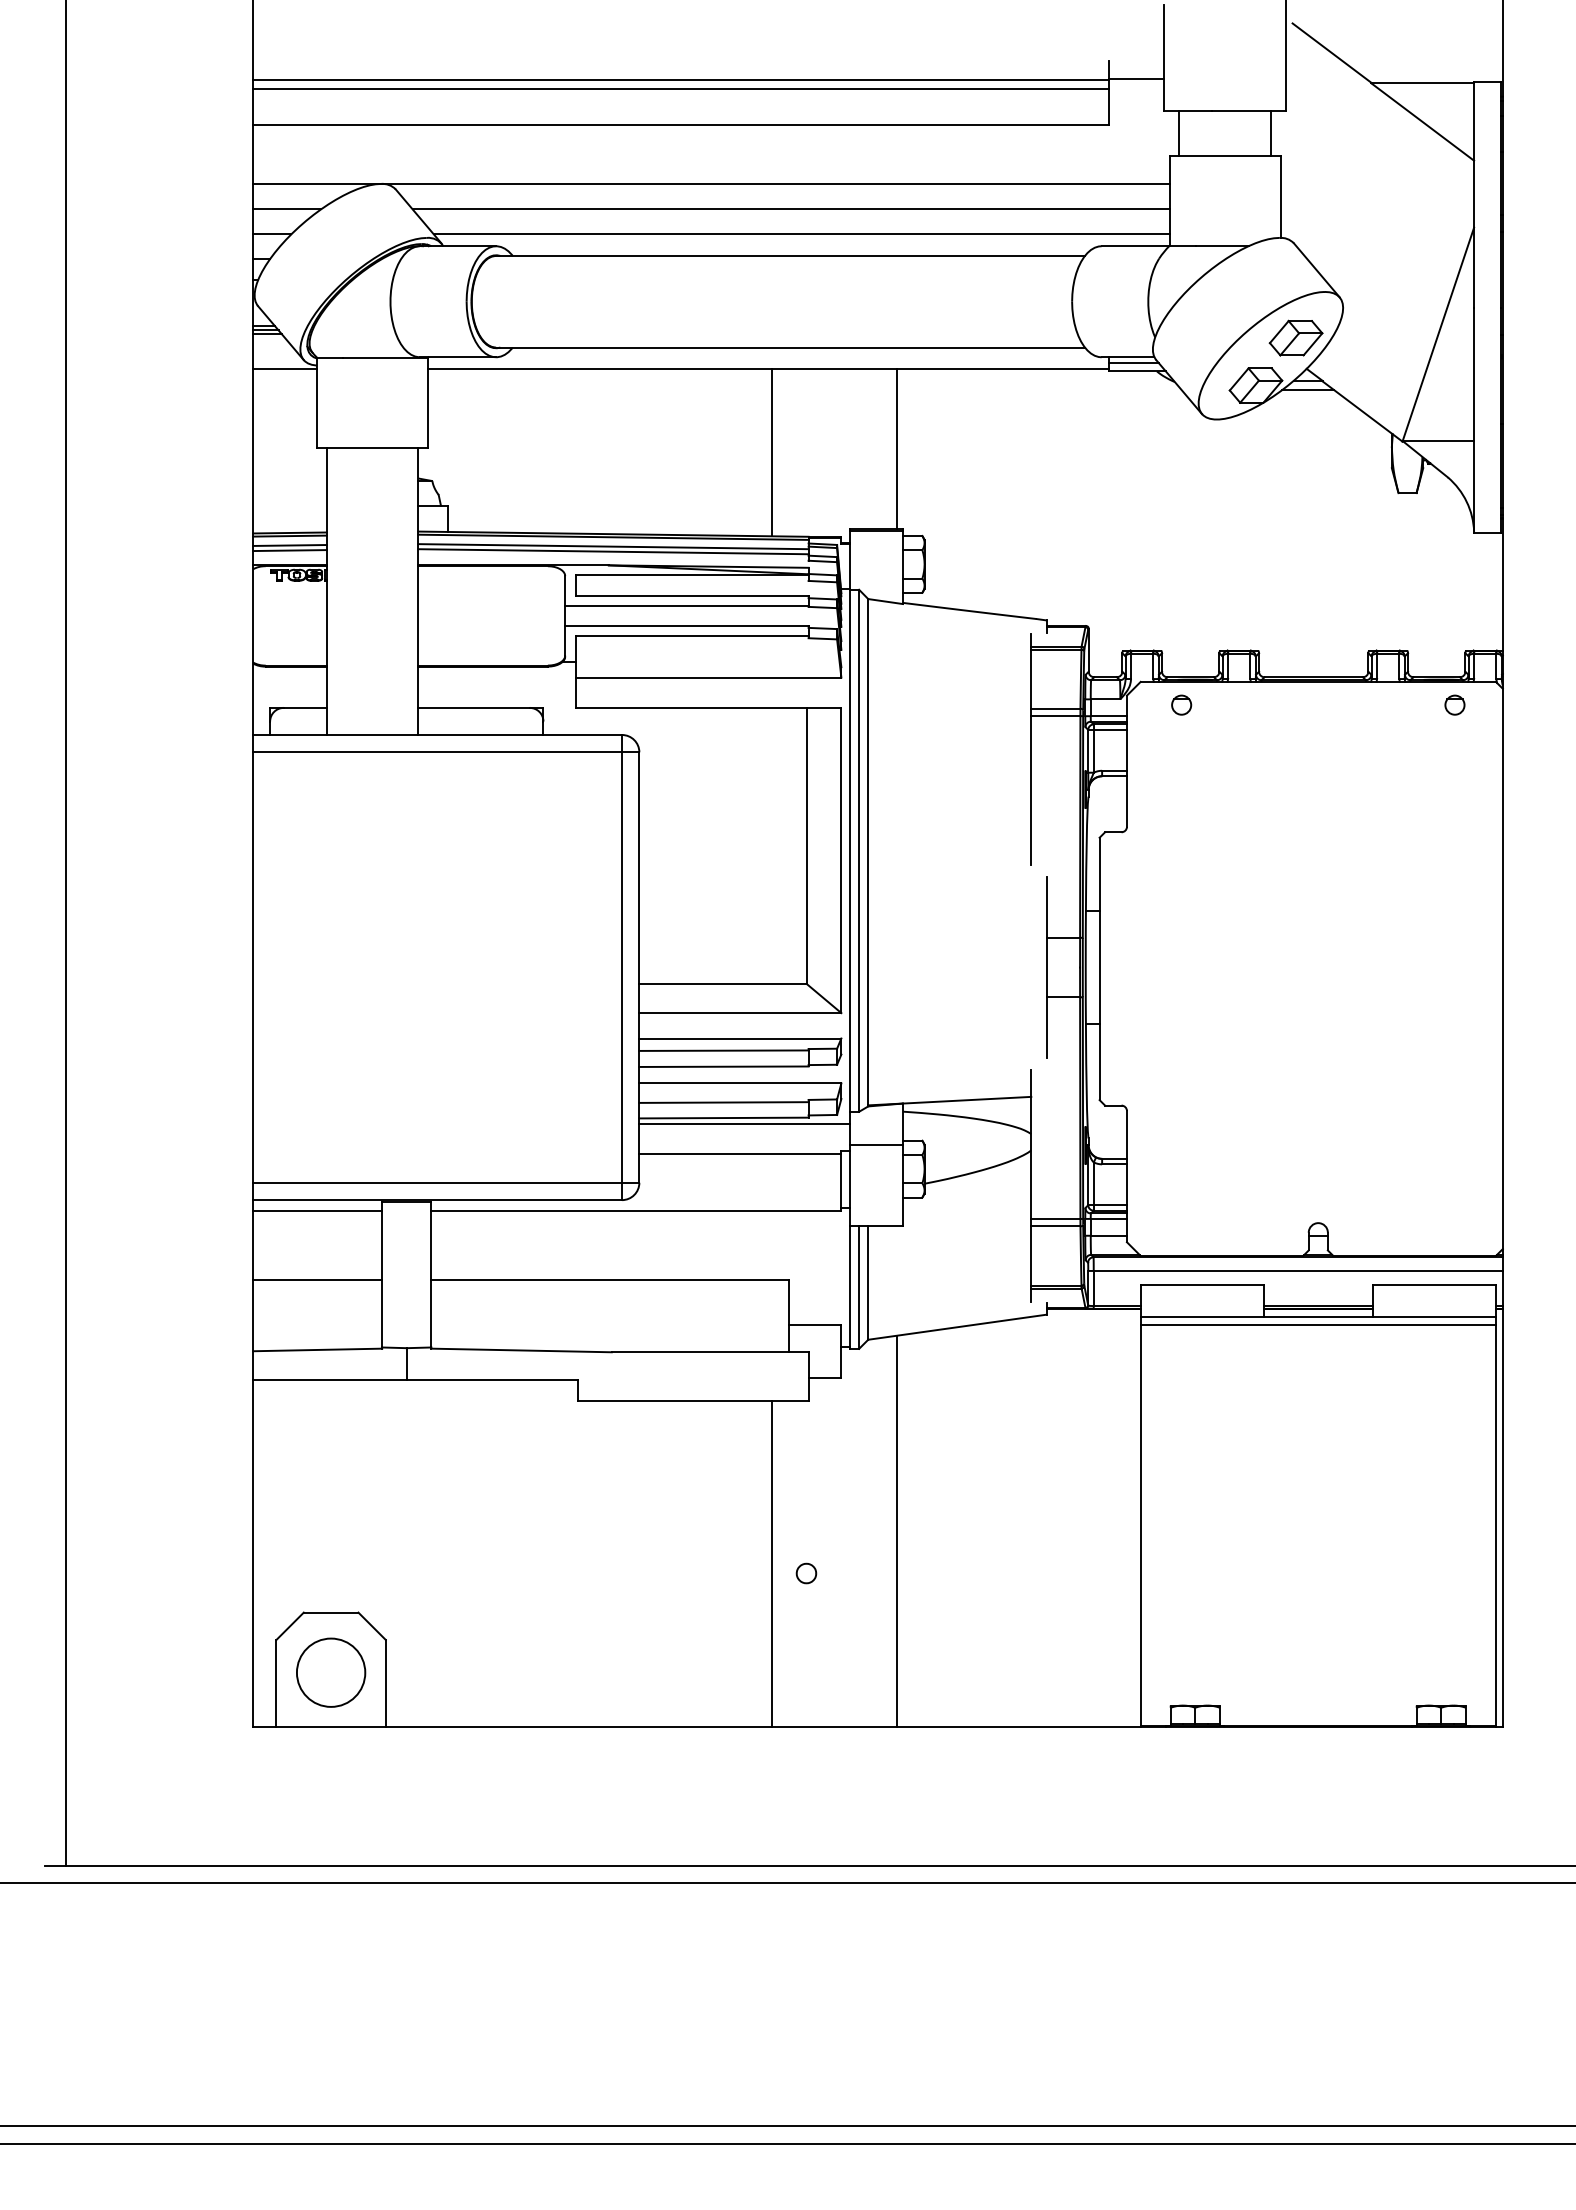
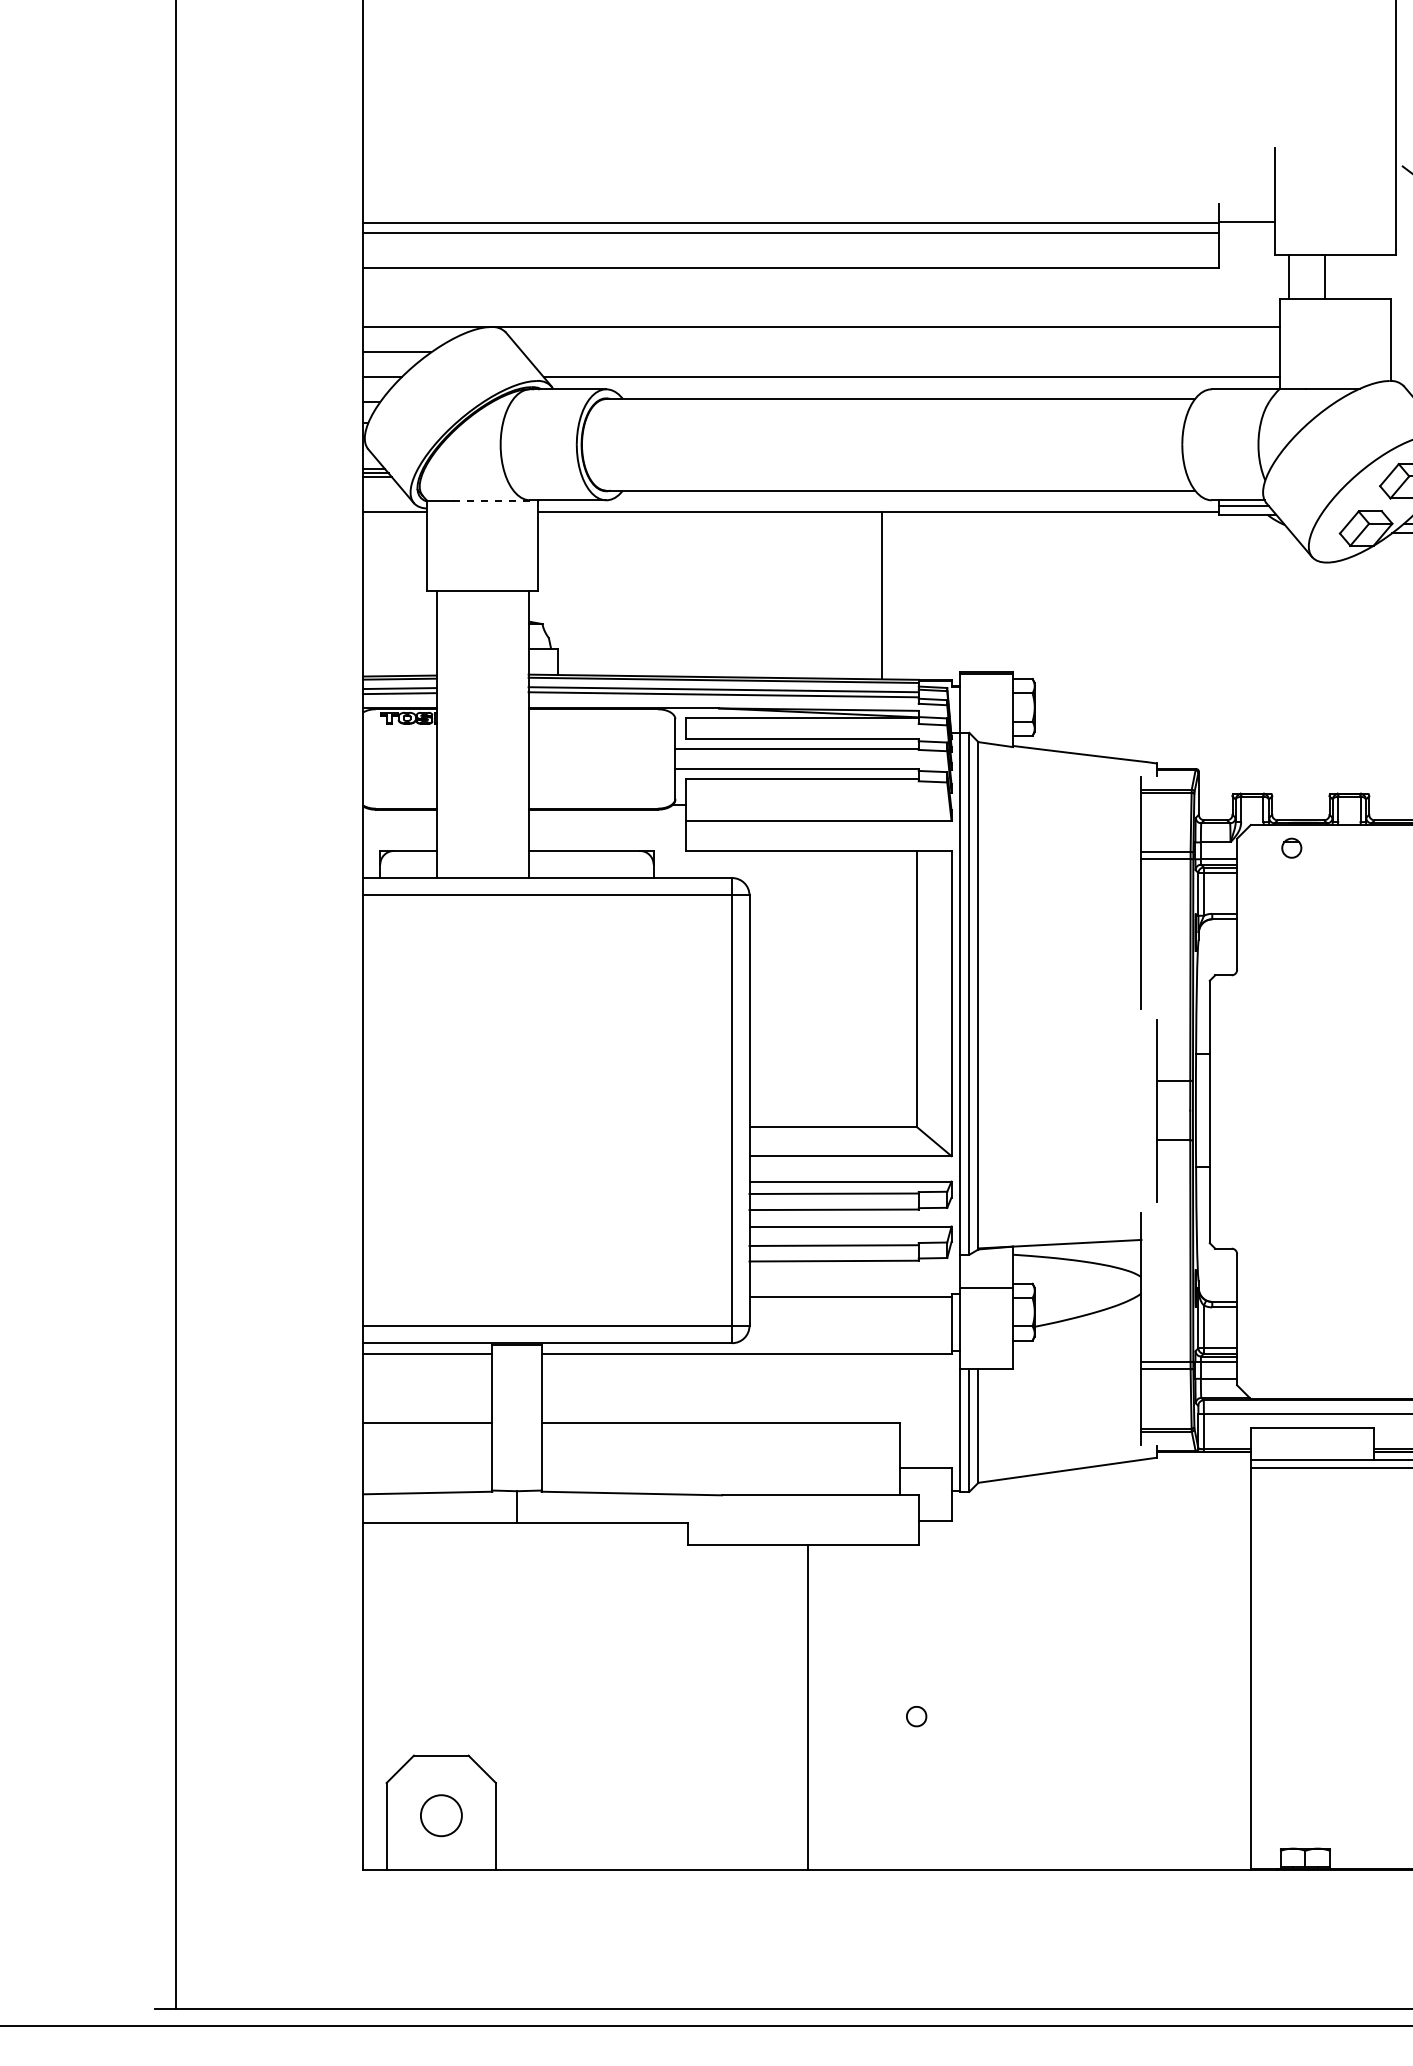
line: (1270, 133) -> (1324, 276), moved
line: (790, 209) -> (900, 352), removed
line: (385, 357) -> (495, 500), solid -> dashed
line: (897, 448) -> (1007, 591), removed
line: (744, 1124) -> (854, 1267), removed
line: (897, 1531) -> (1007, 1674), removed
line: (771, 1564) -> (807, 1707), moved
circle: (331, 1672) -> (441, 1815), size x0.6

